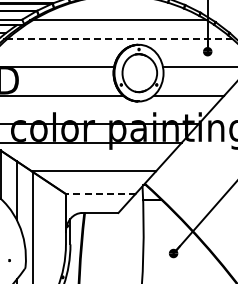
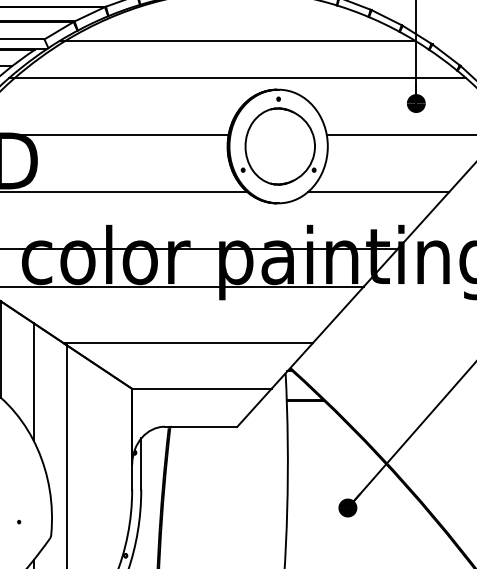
line: (119, 39) -> (239, 79), dashed -> solid
line: (100, 194) -> (201, 389), dashed -> solid

